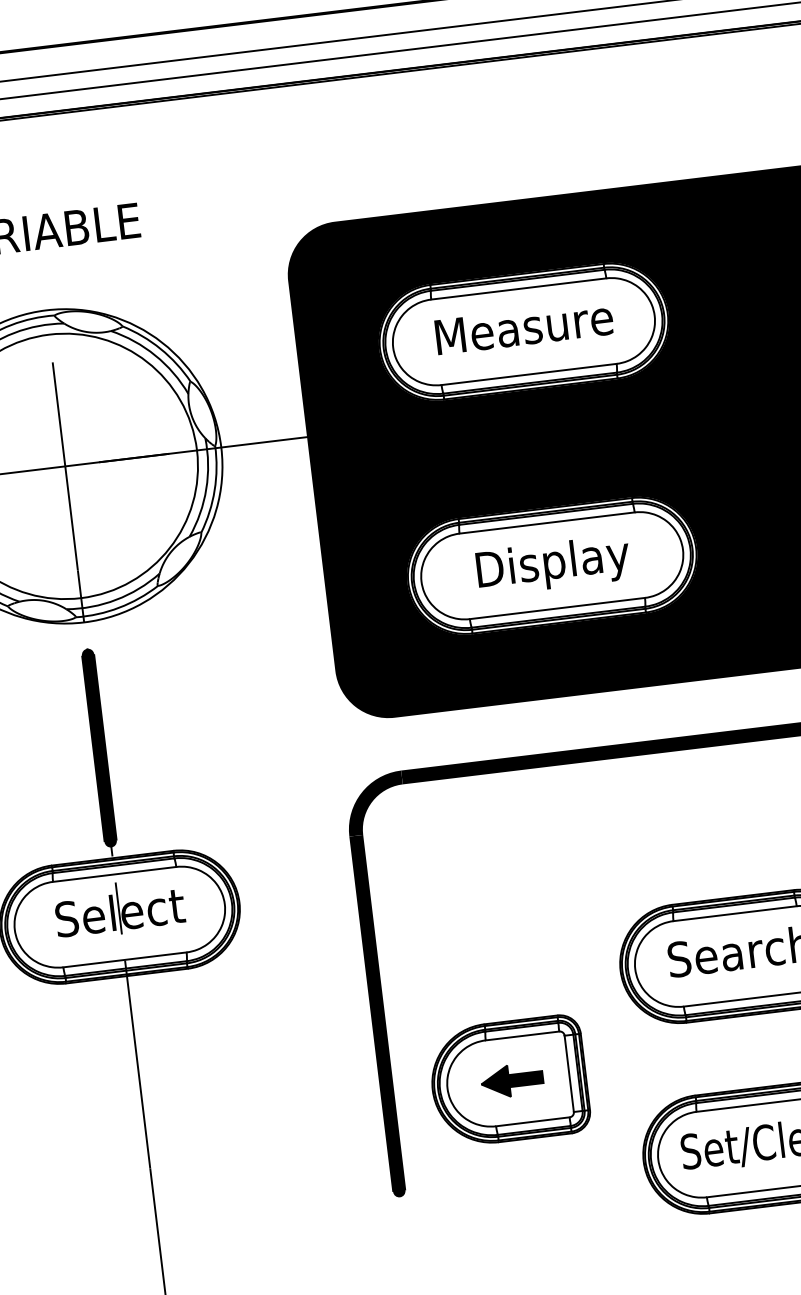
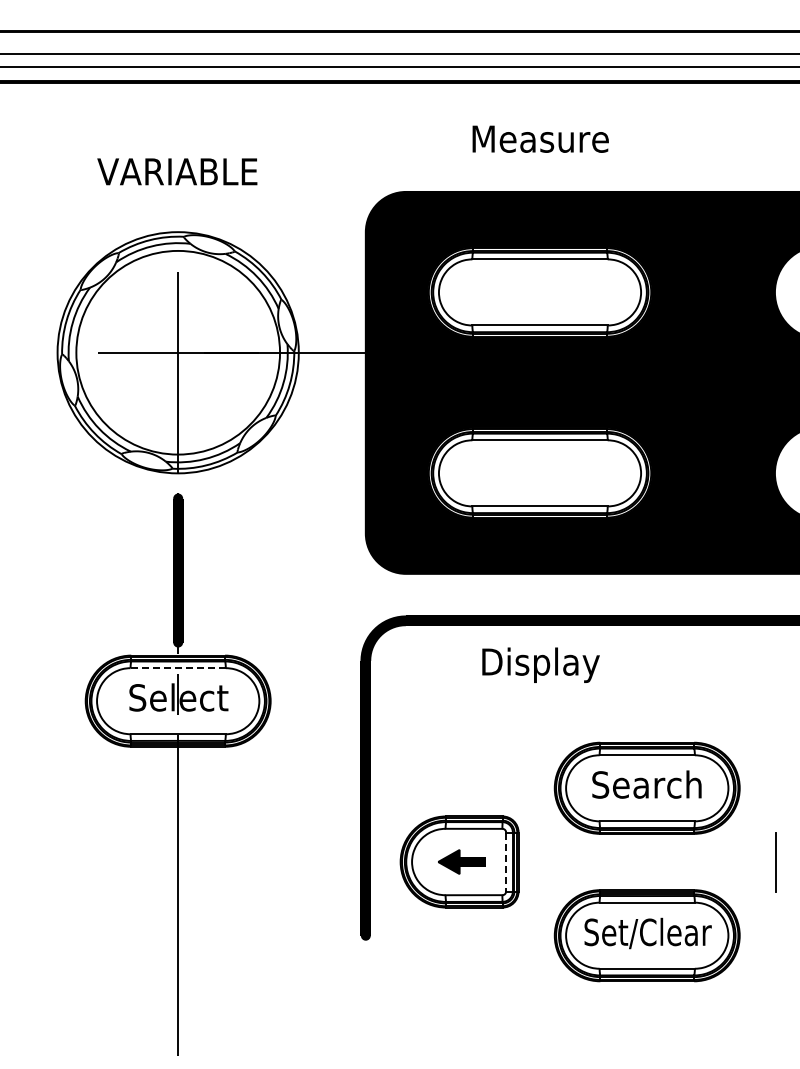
text: (523, 326) -> (540, 138), moved
text: (552, 564) -> (540, 664), moved
line: (115, 874) -> (178, 668), solid -> dashed
line: (569, 1074) -> (506, 862), solid -> dashed

